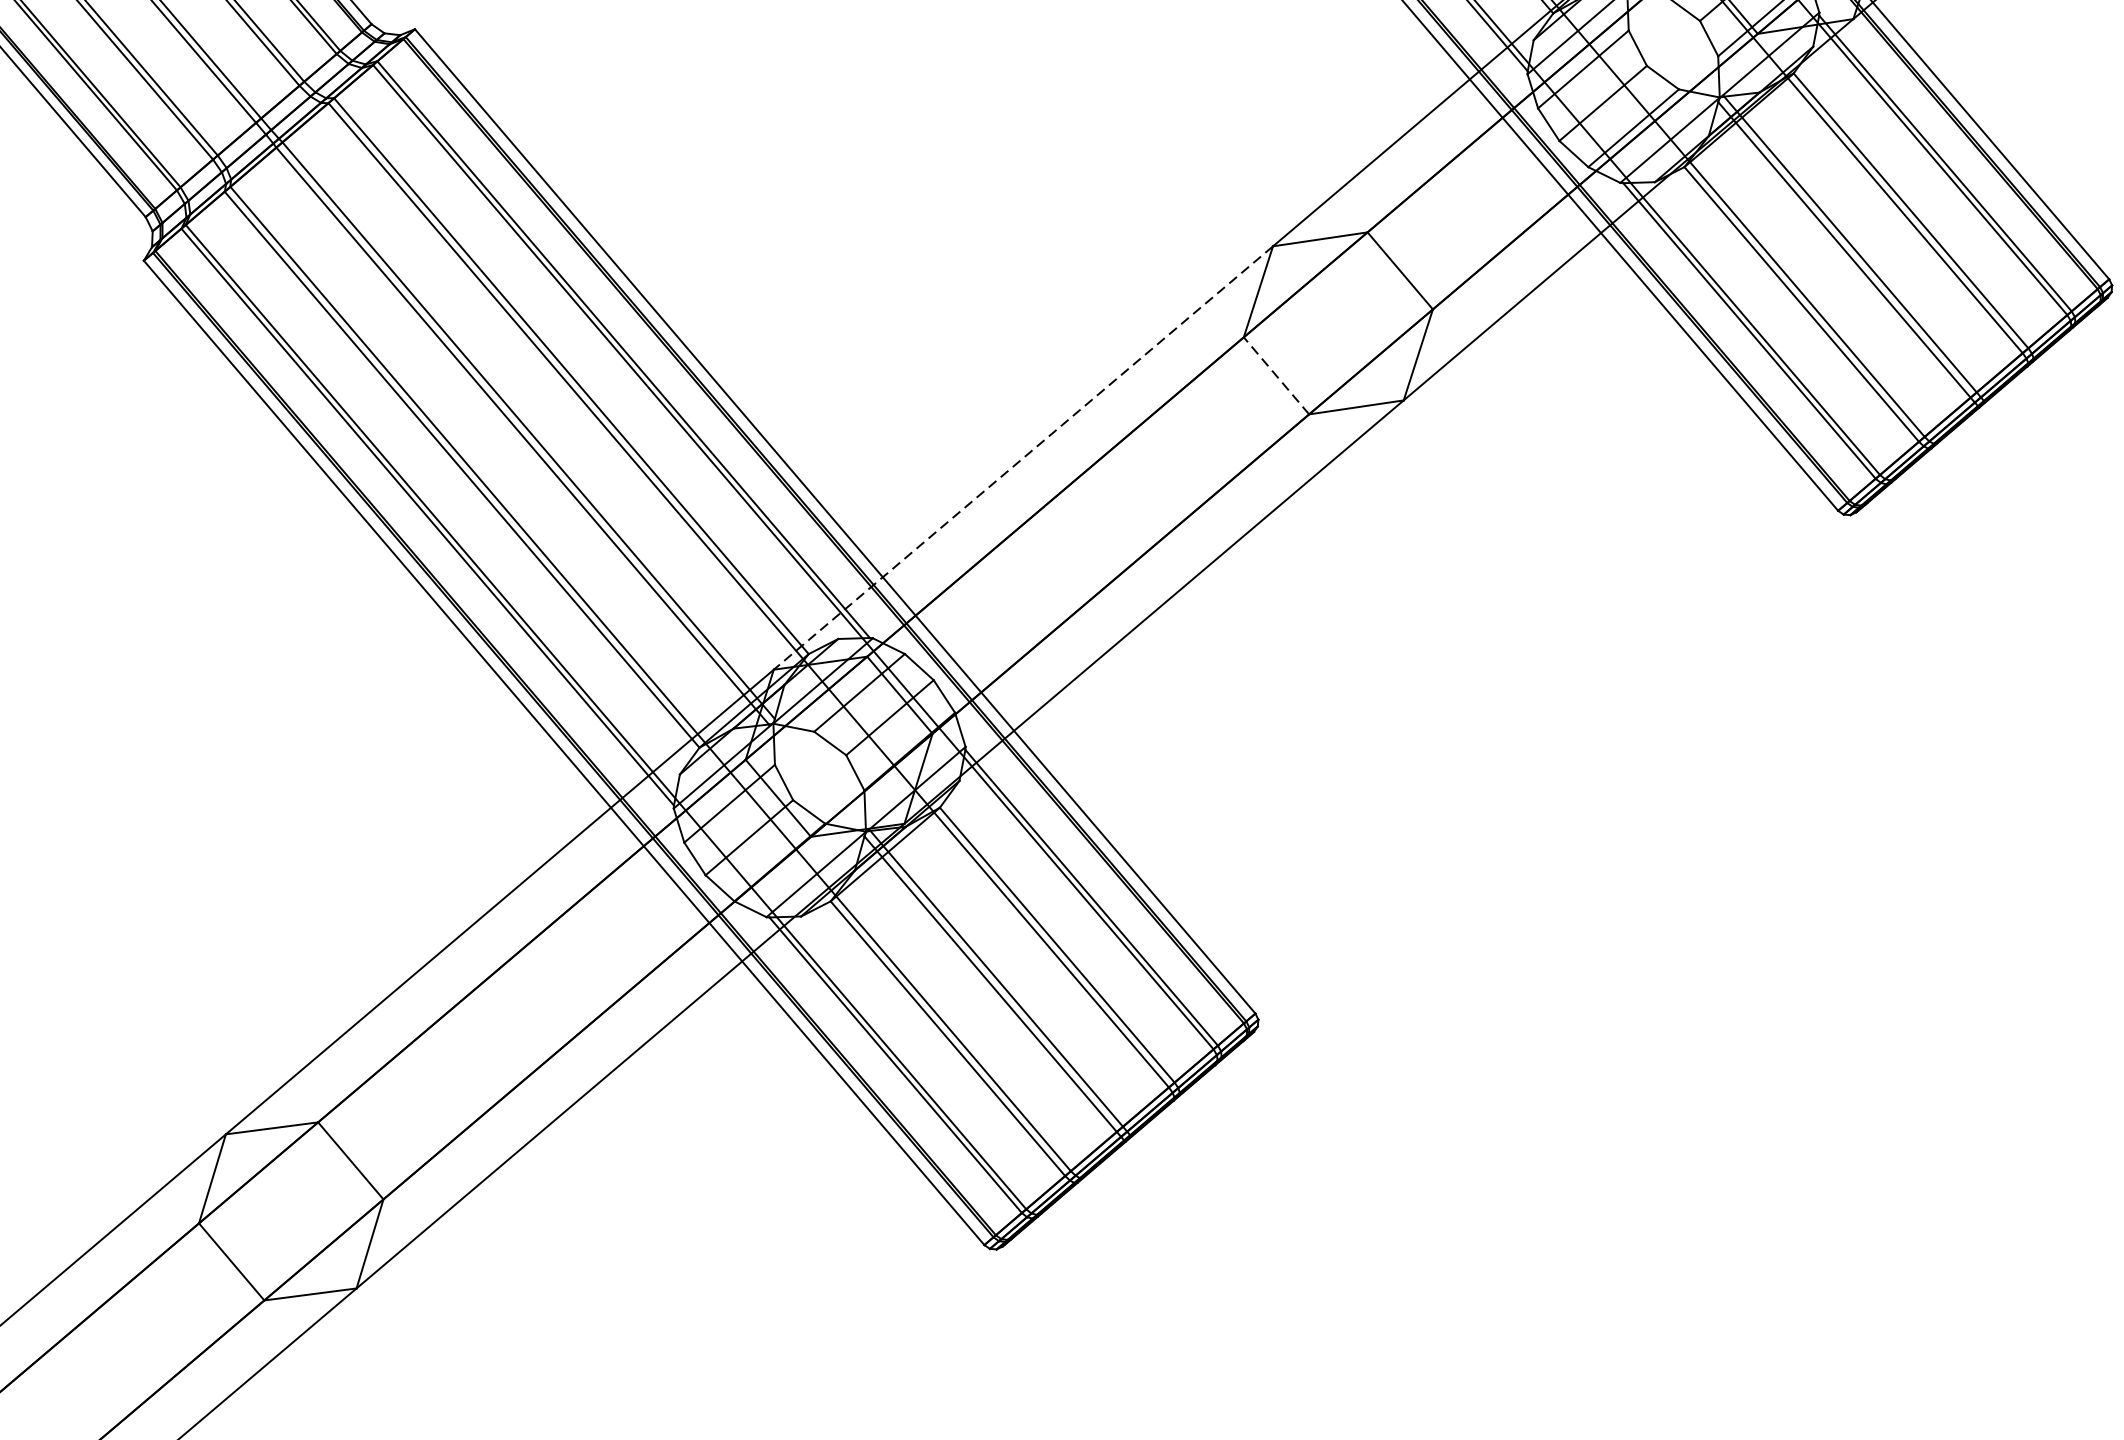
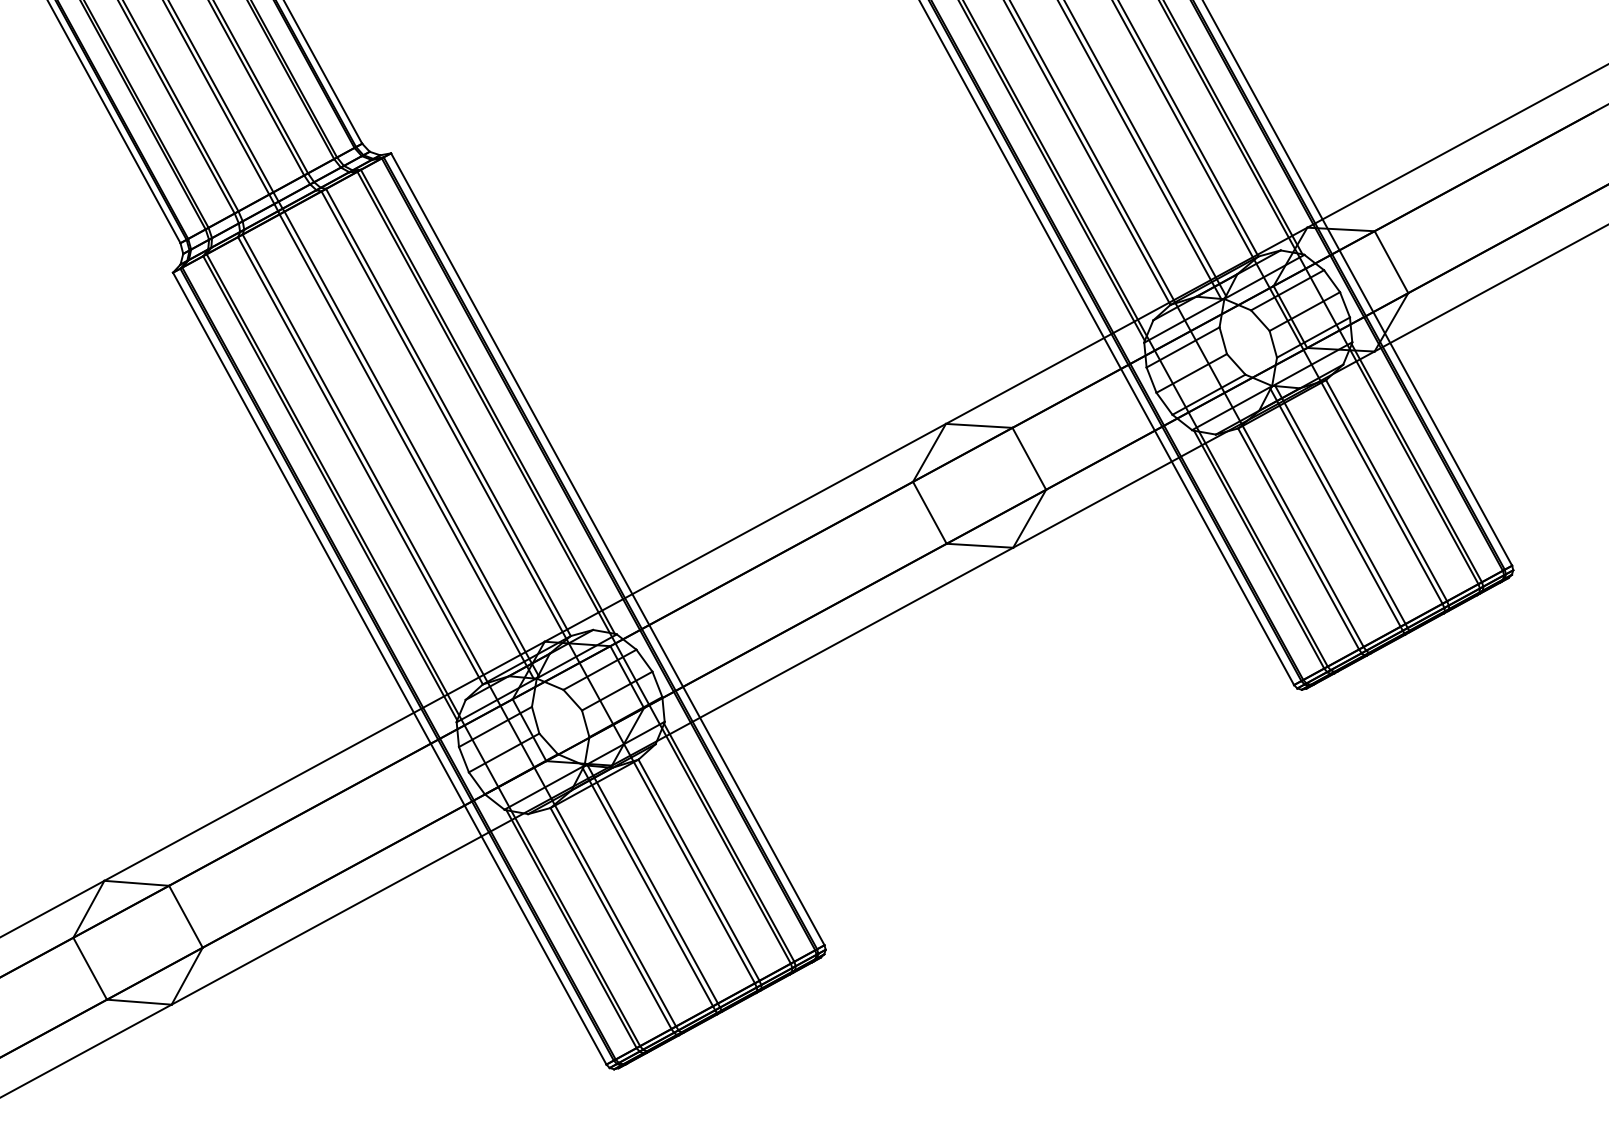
line: (1275, 375) -> (929, 512), dashed -> solid
line: (1022, 459) -> (744, 533), dashed -> solid

